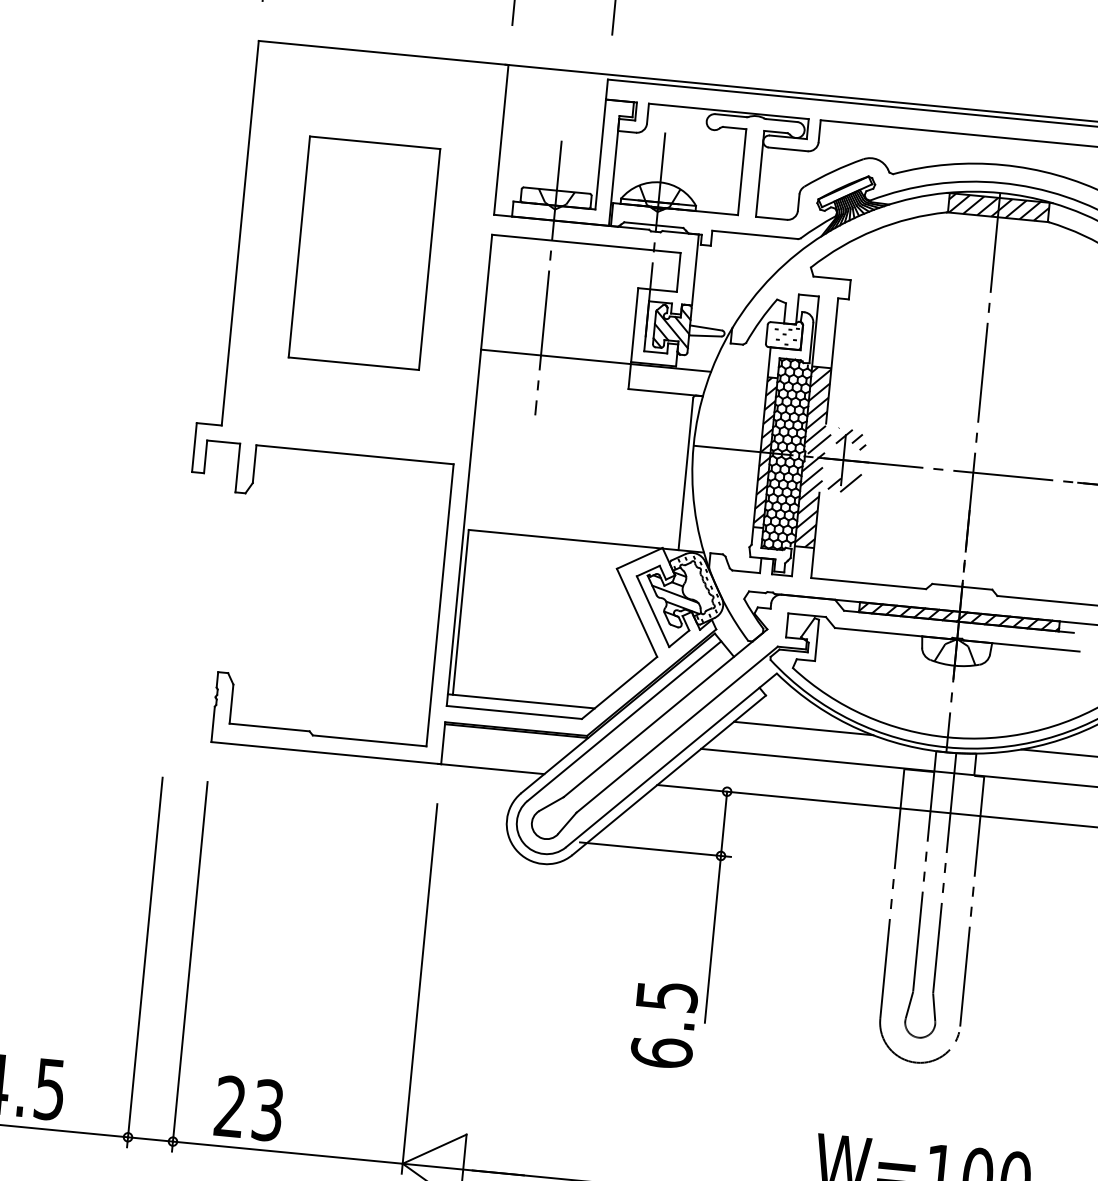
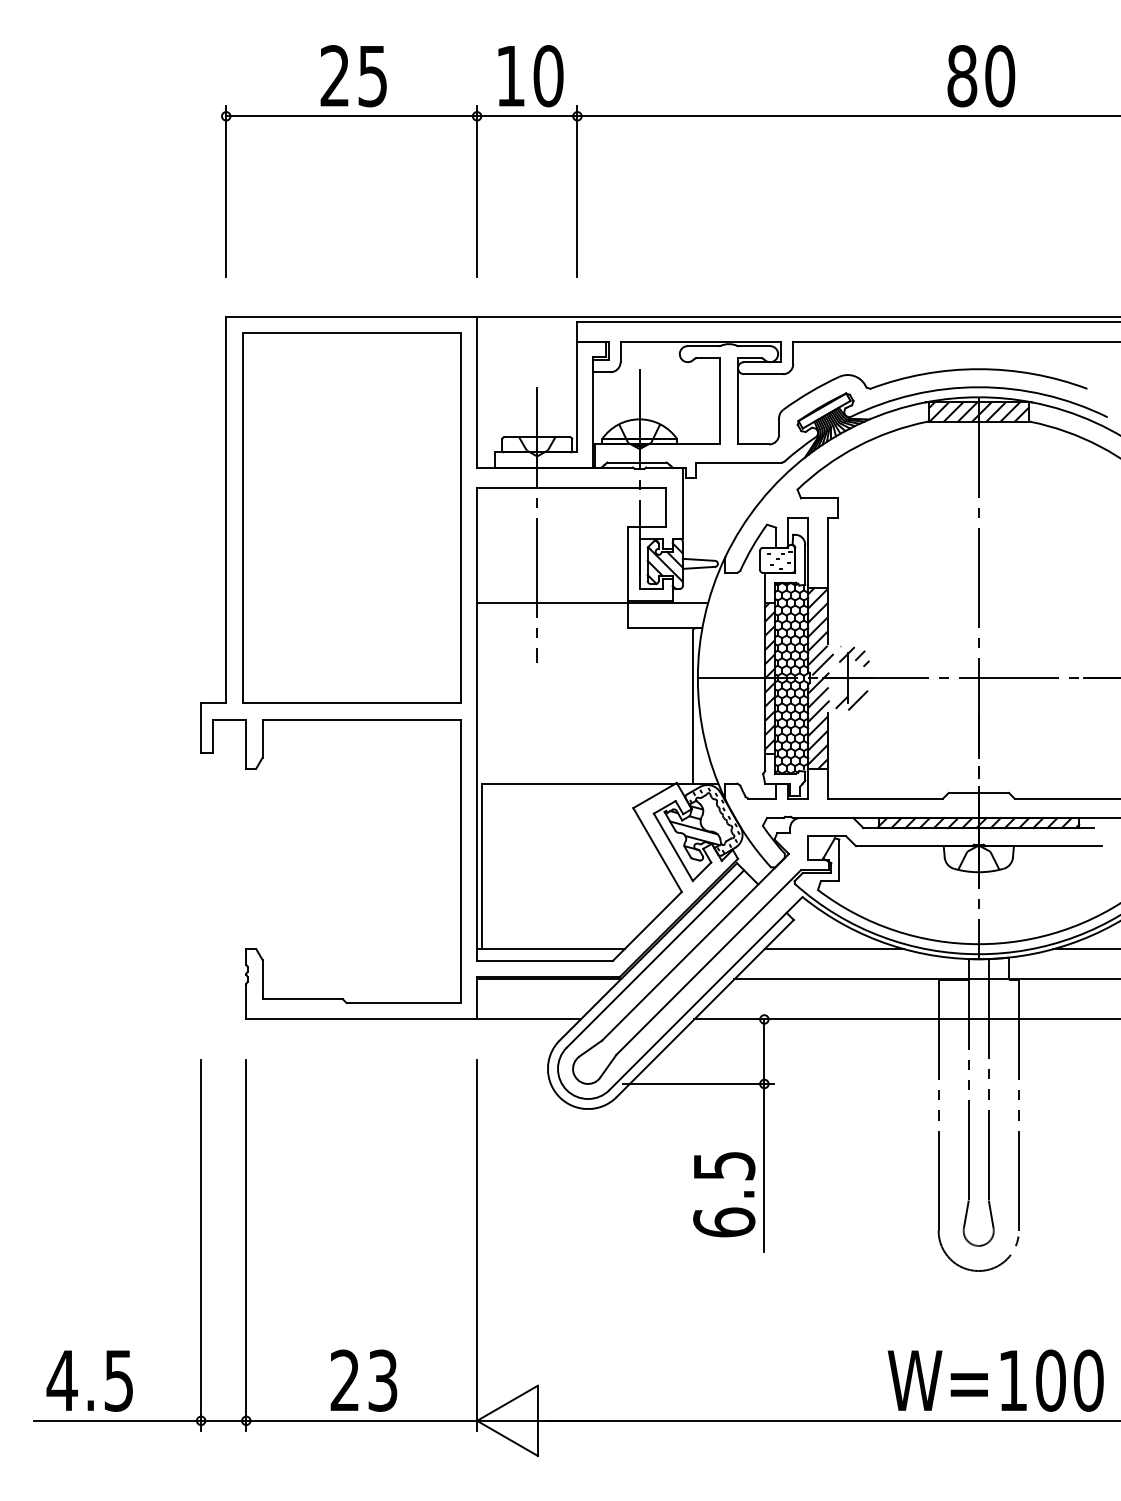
part: (364, 252) -> (351, 517), size x1.67
text: (664, 1024) -> (724, 1194), moved
text: (248, 1108) -> (363, 1380), moved

